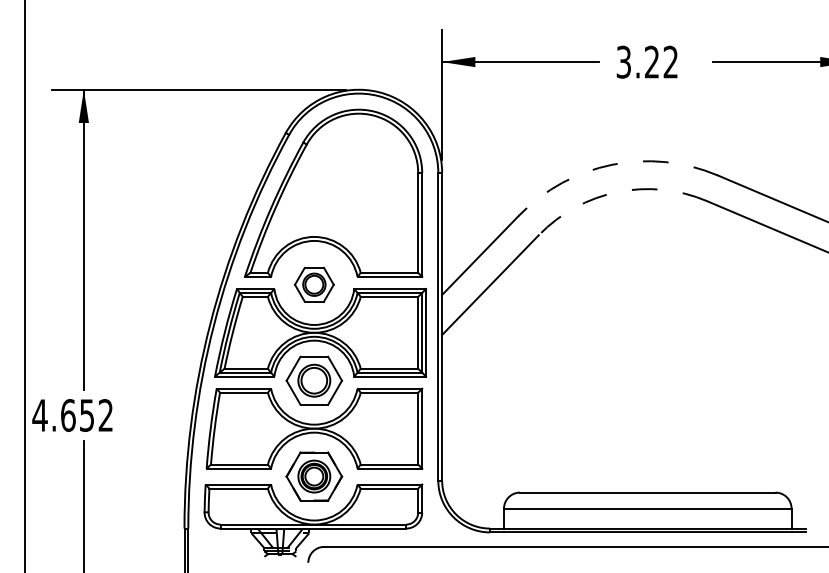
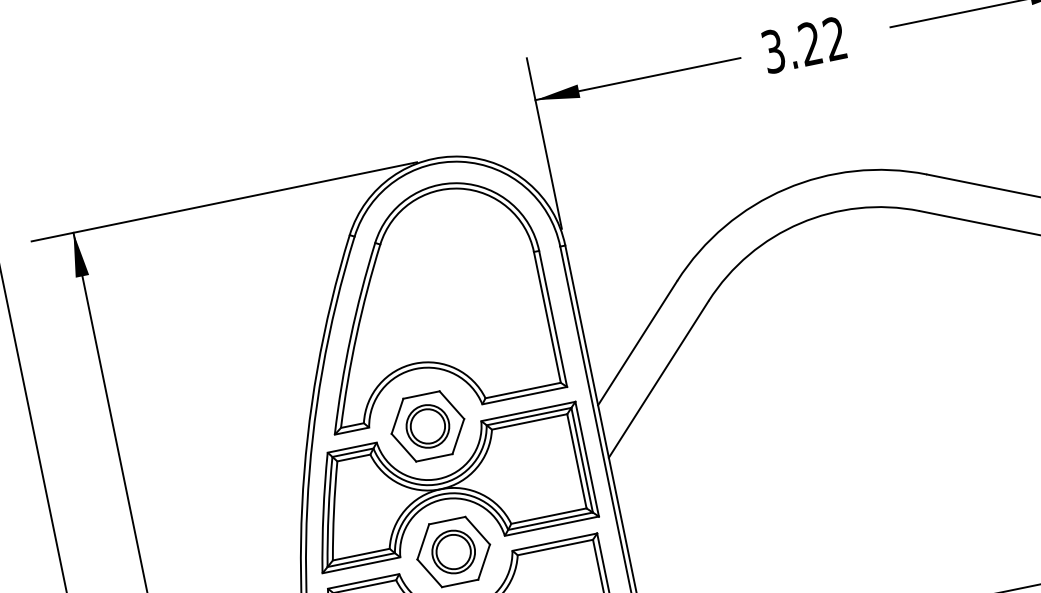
arc: (612, 164) -> (786, 188), dashed -> solid
arc: (617, 192) -> (800, 223), dashed -> solid
part: (314, 284) -> (428, 425), size x1.43

